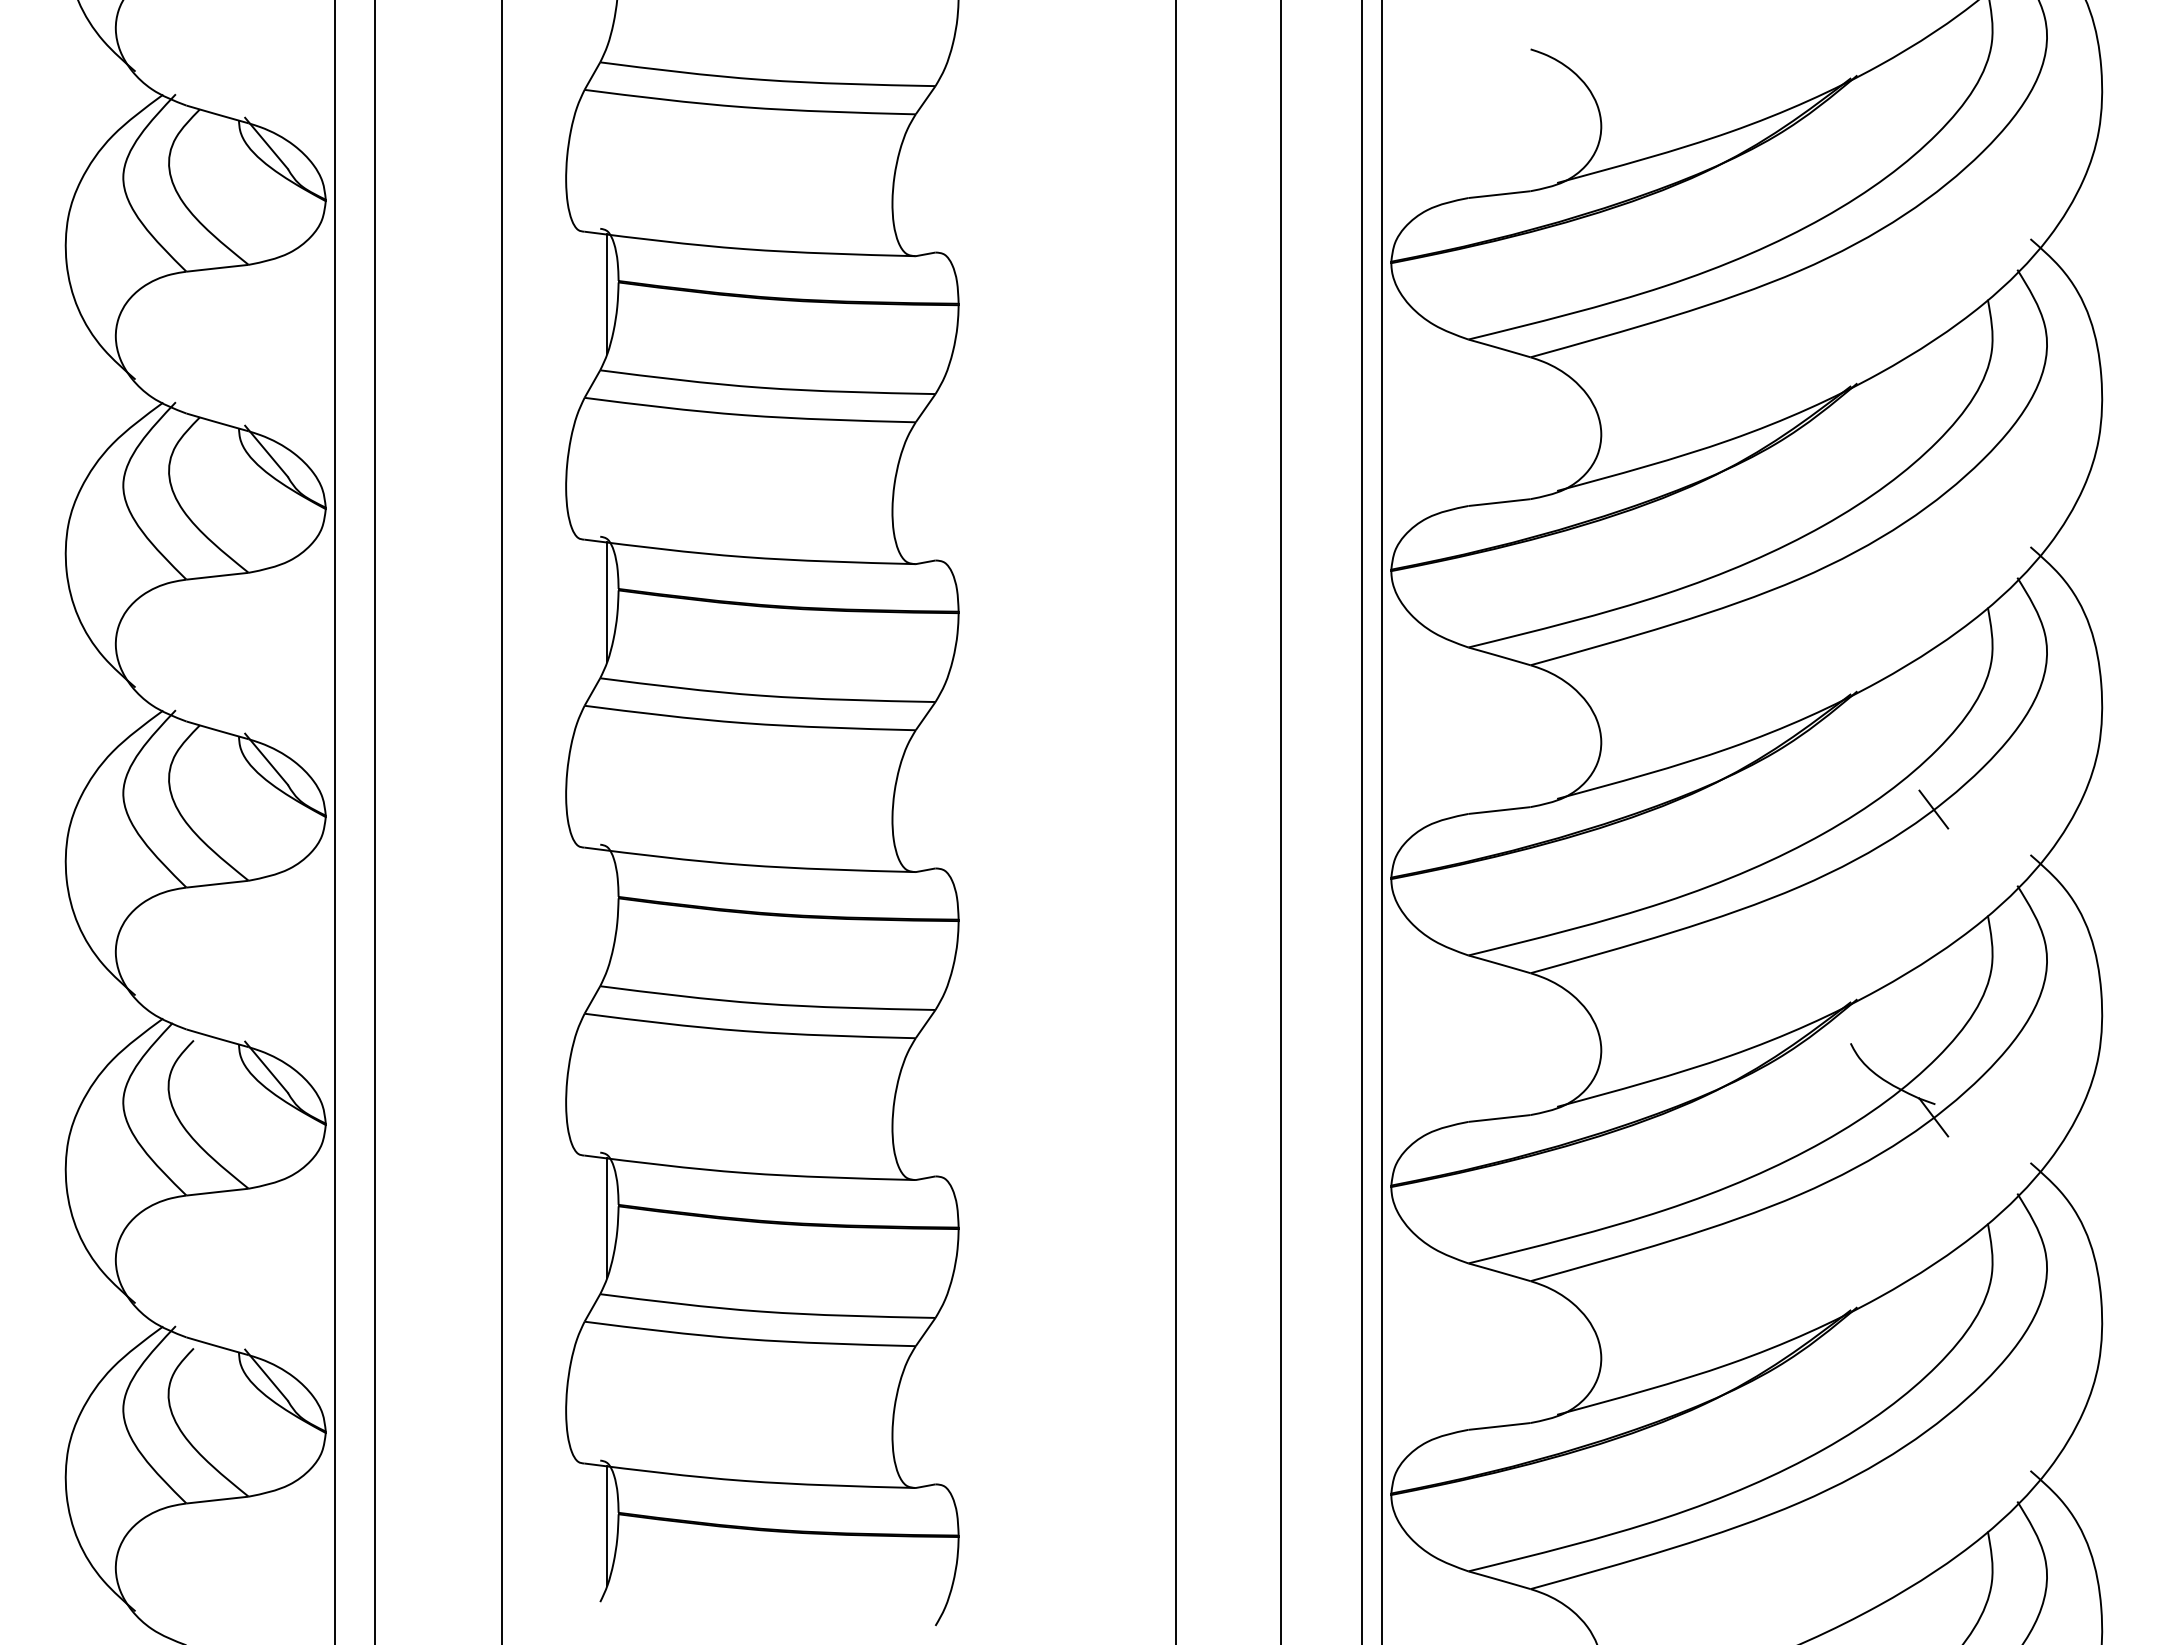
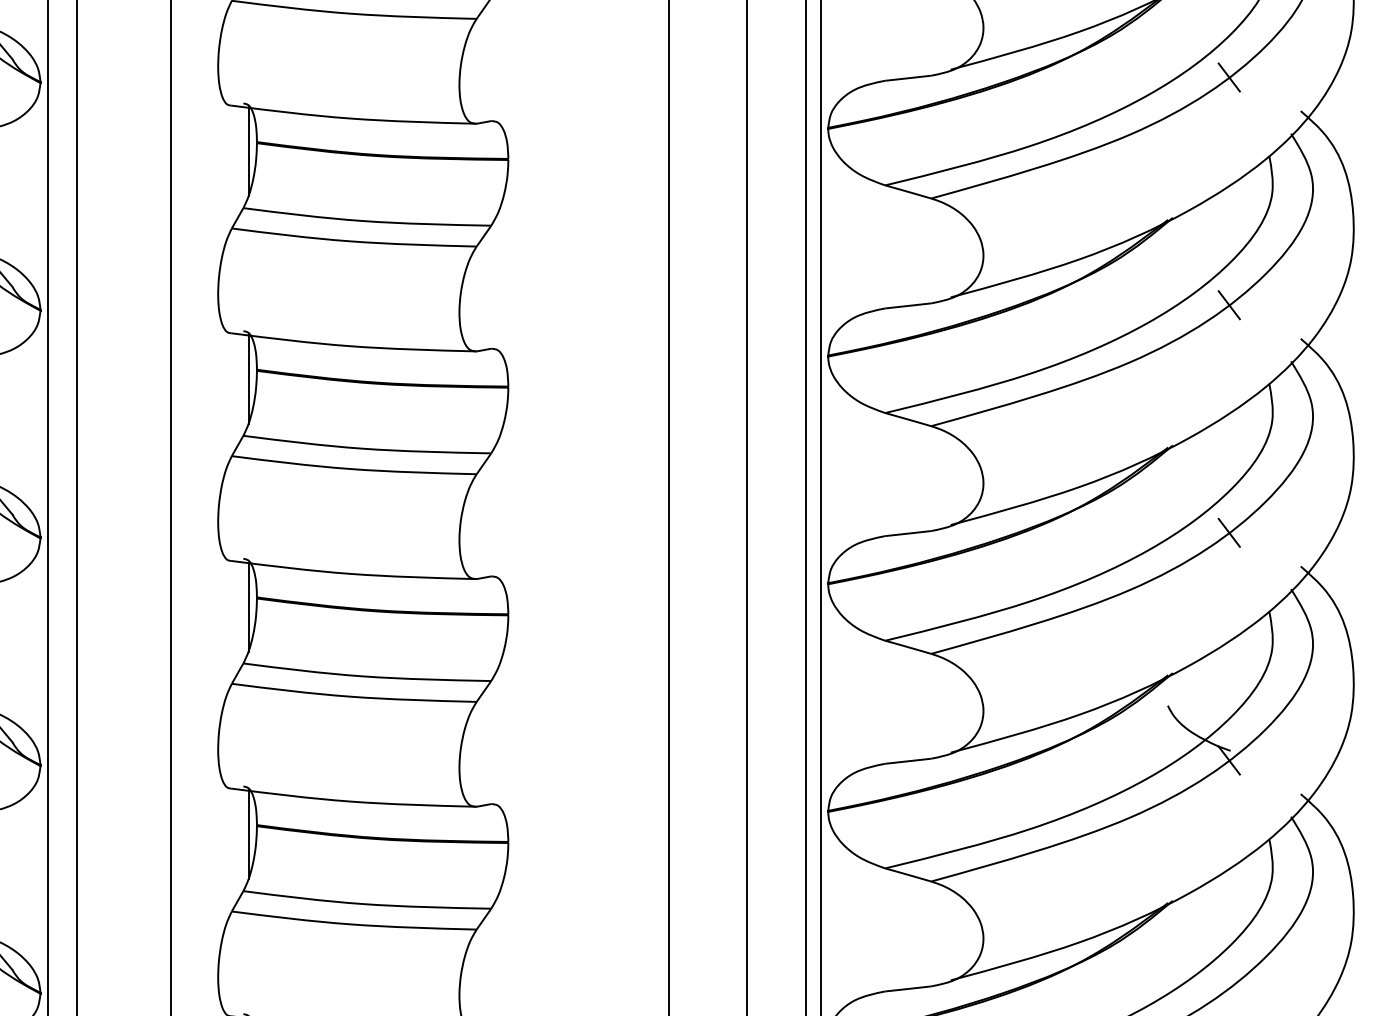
line: (1933, 193) -> (1229, 77), added
line: (1933, 501) -> (1229, 305), added
line: (607, 910) -> (248, 607), added

